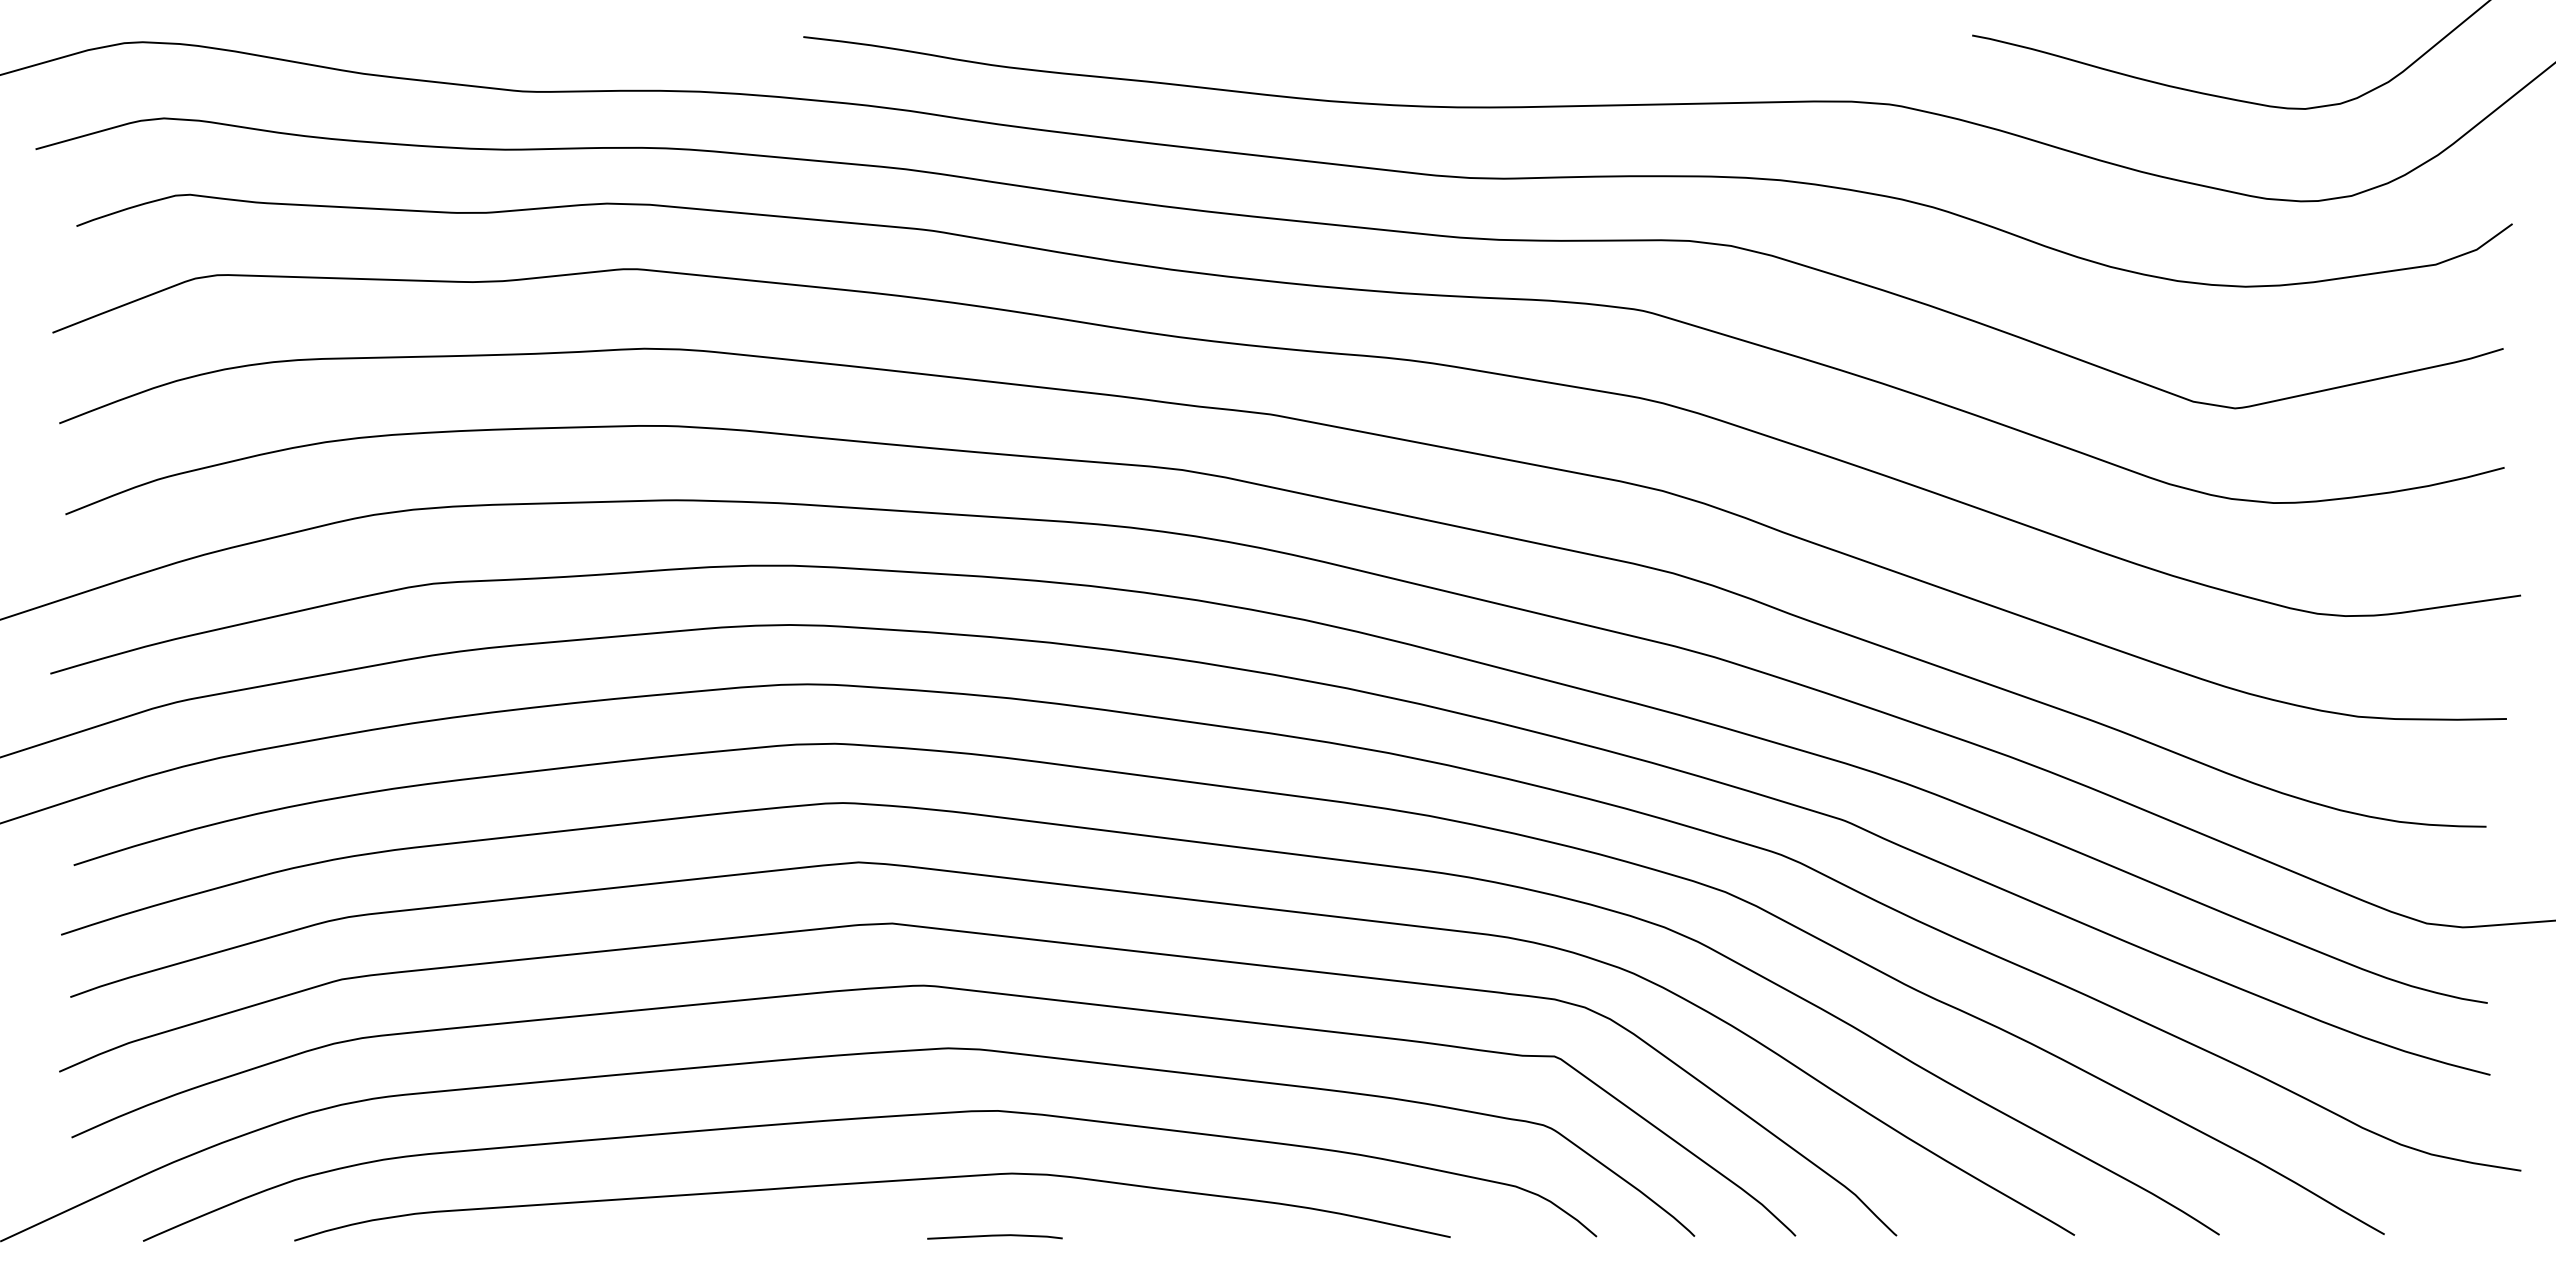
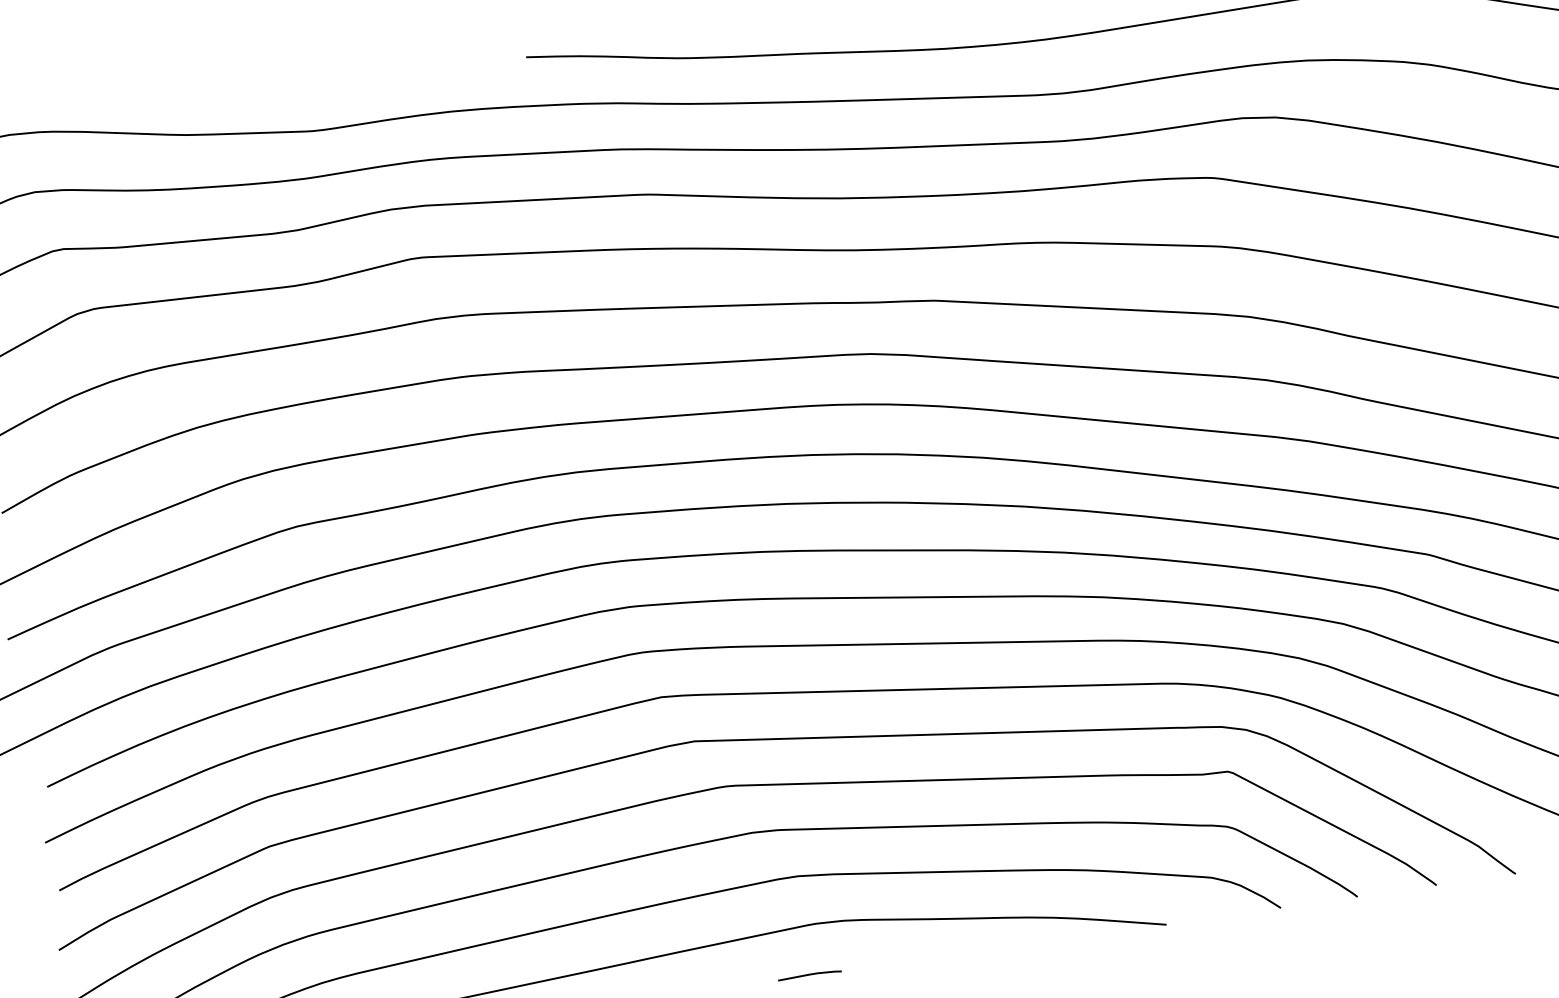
part: (994, 1236) -> (809, 974), size x0.6

